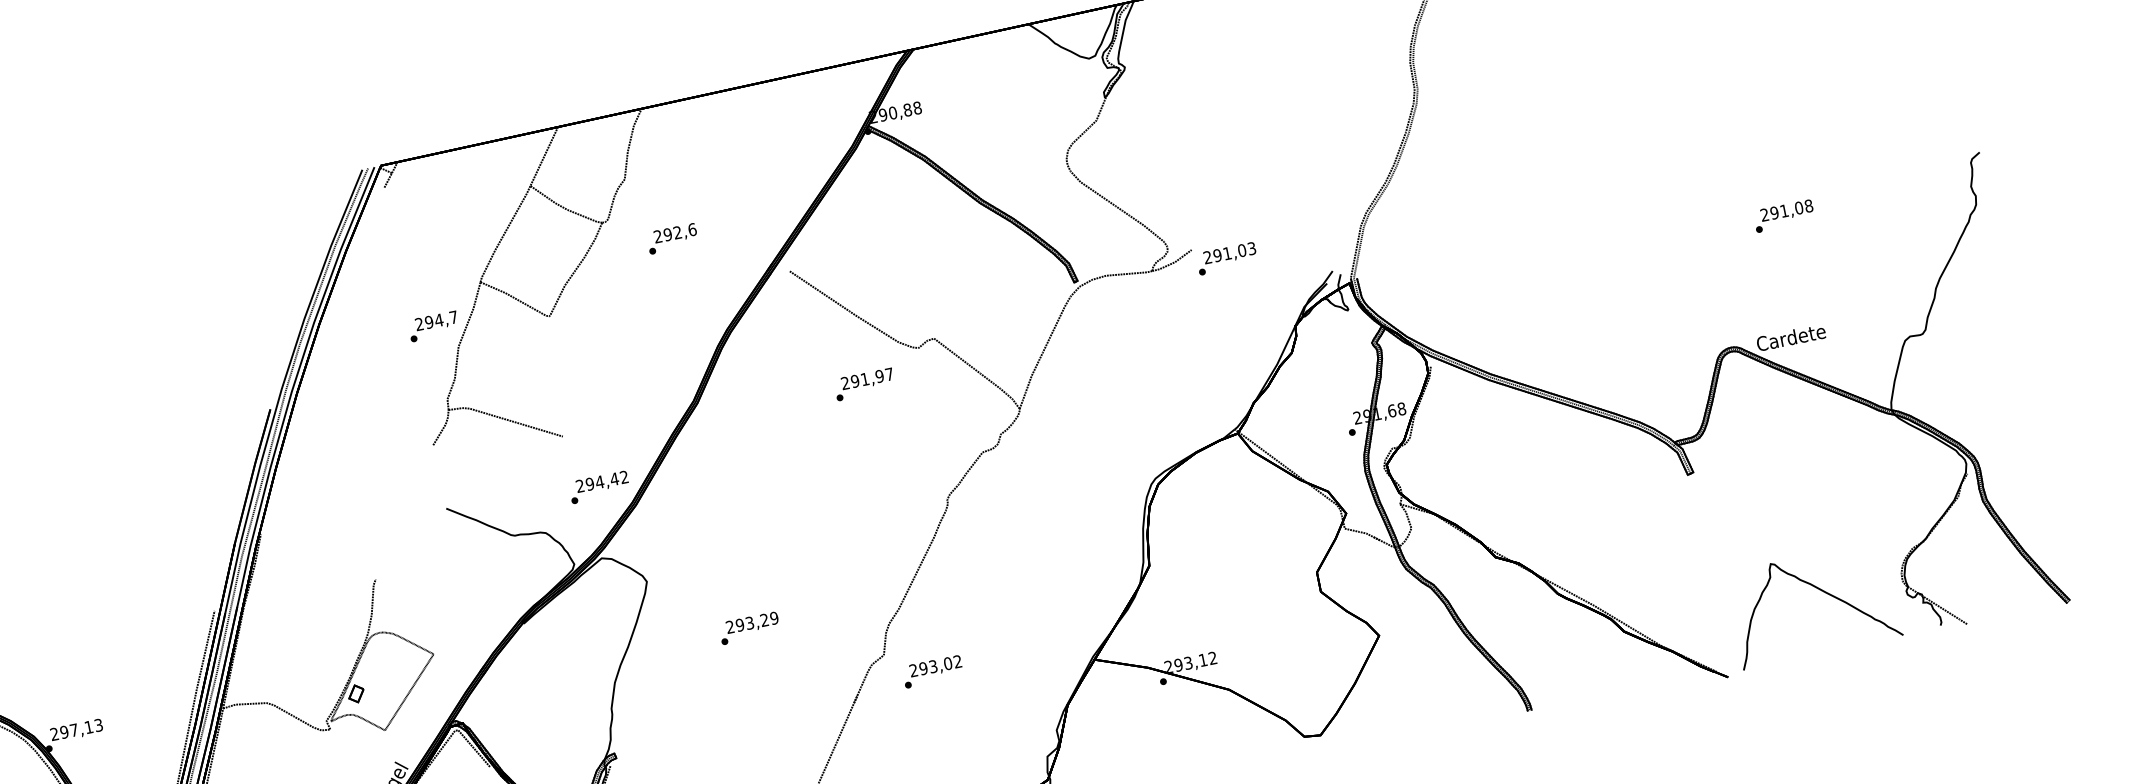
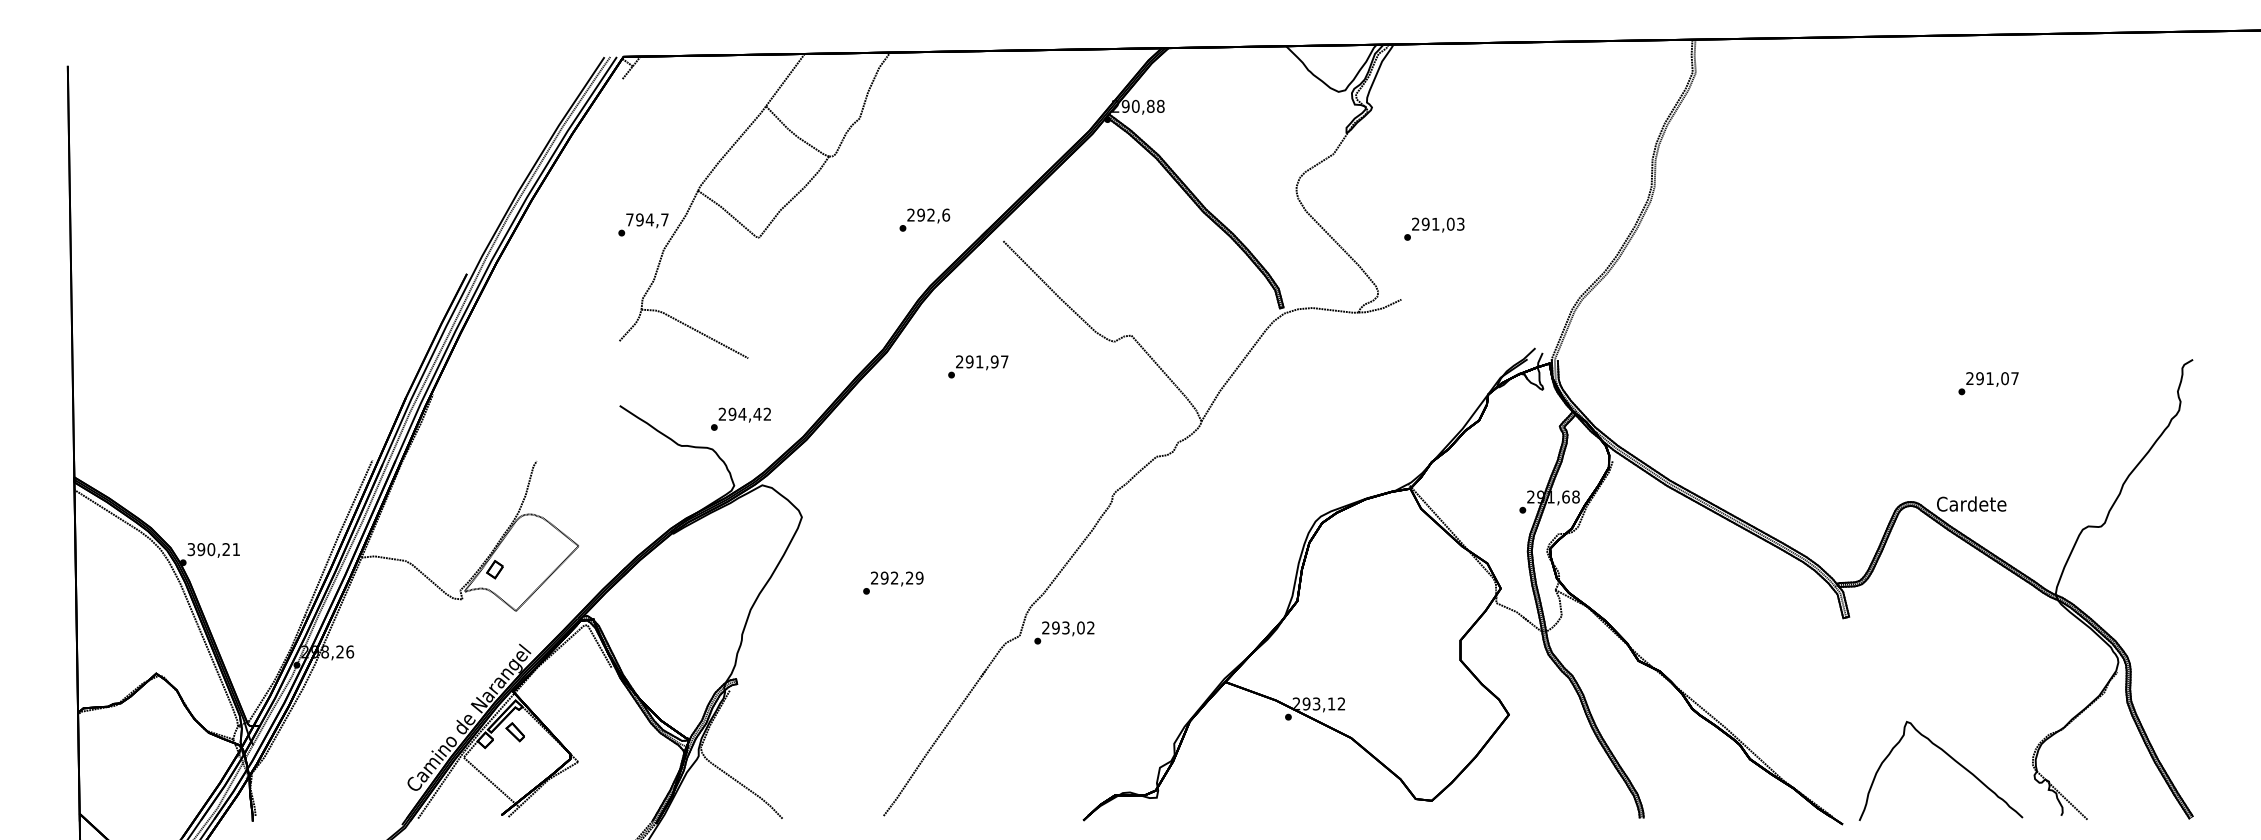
text: (1808, 206) -> (2014, 378), 291,08 -> 291,07
text: (672, 238) -> (924, 219), moved
text: (1227, 257) -> (1434, 228), moved
text: (418, 323) -> (629, 219), 294,7 -> 794,7
text: (864, 384) -> (978, 366), moved
text: (598, 486) -> (740, 418), moved
text: (749, 623) -> (894, 578), 293,29 -> 292,29
text: (932, 671) -> (1064, 632), moved
text: (76, 729) -> (213, 549), 297,13 -> 390,21

